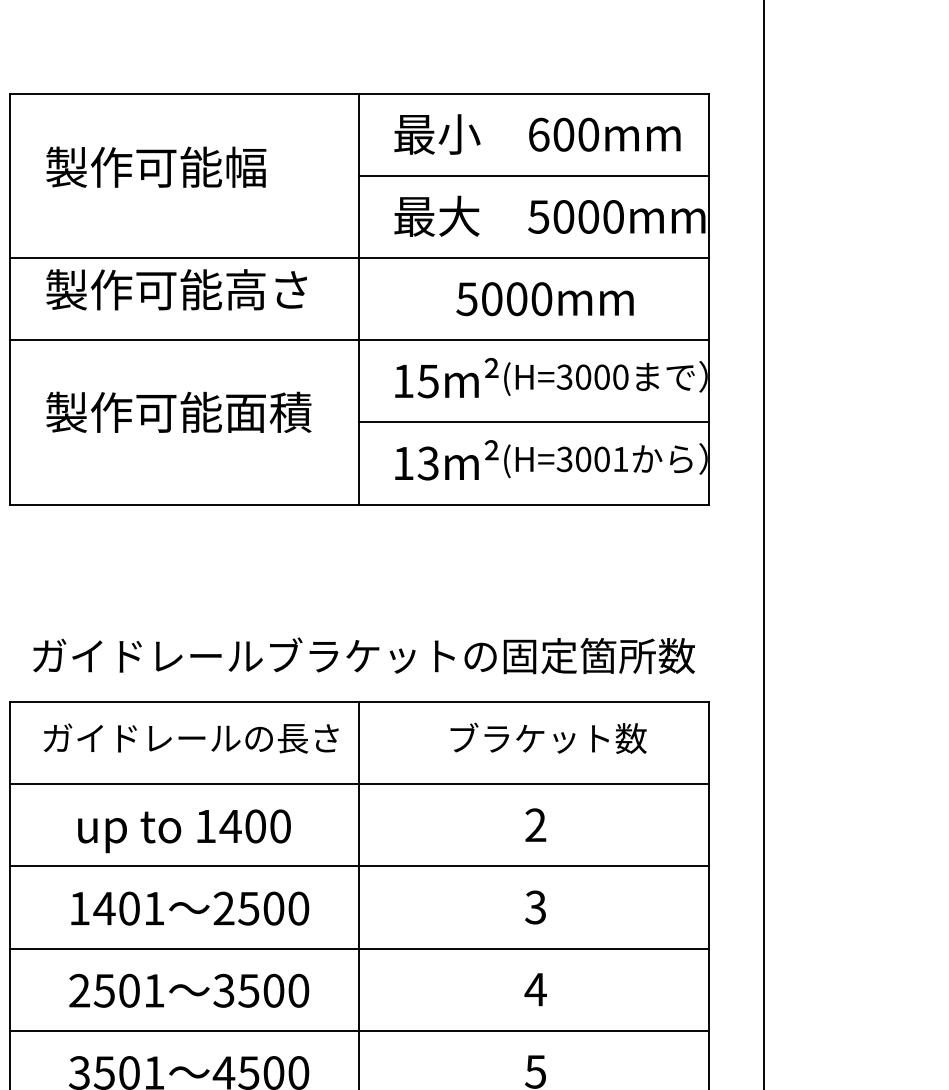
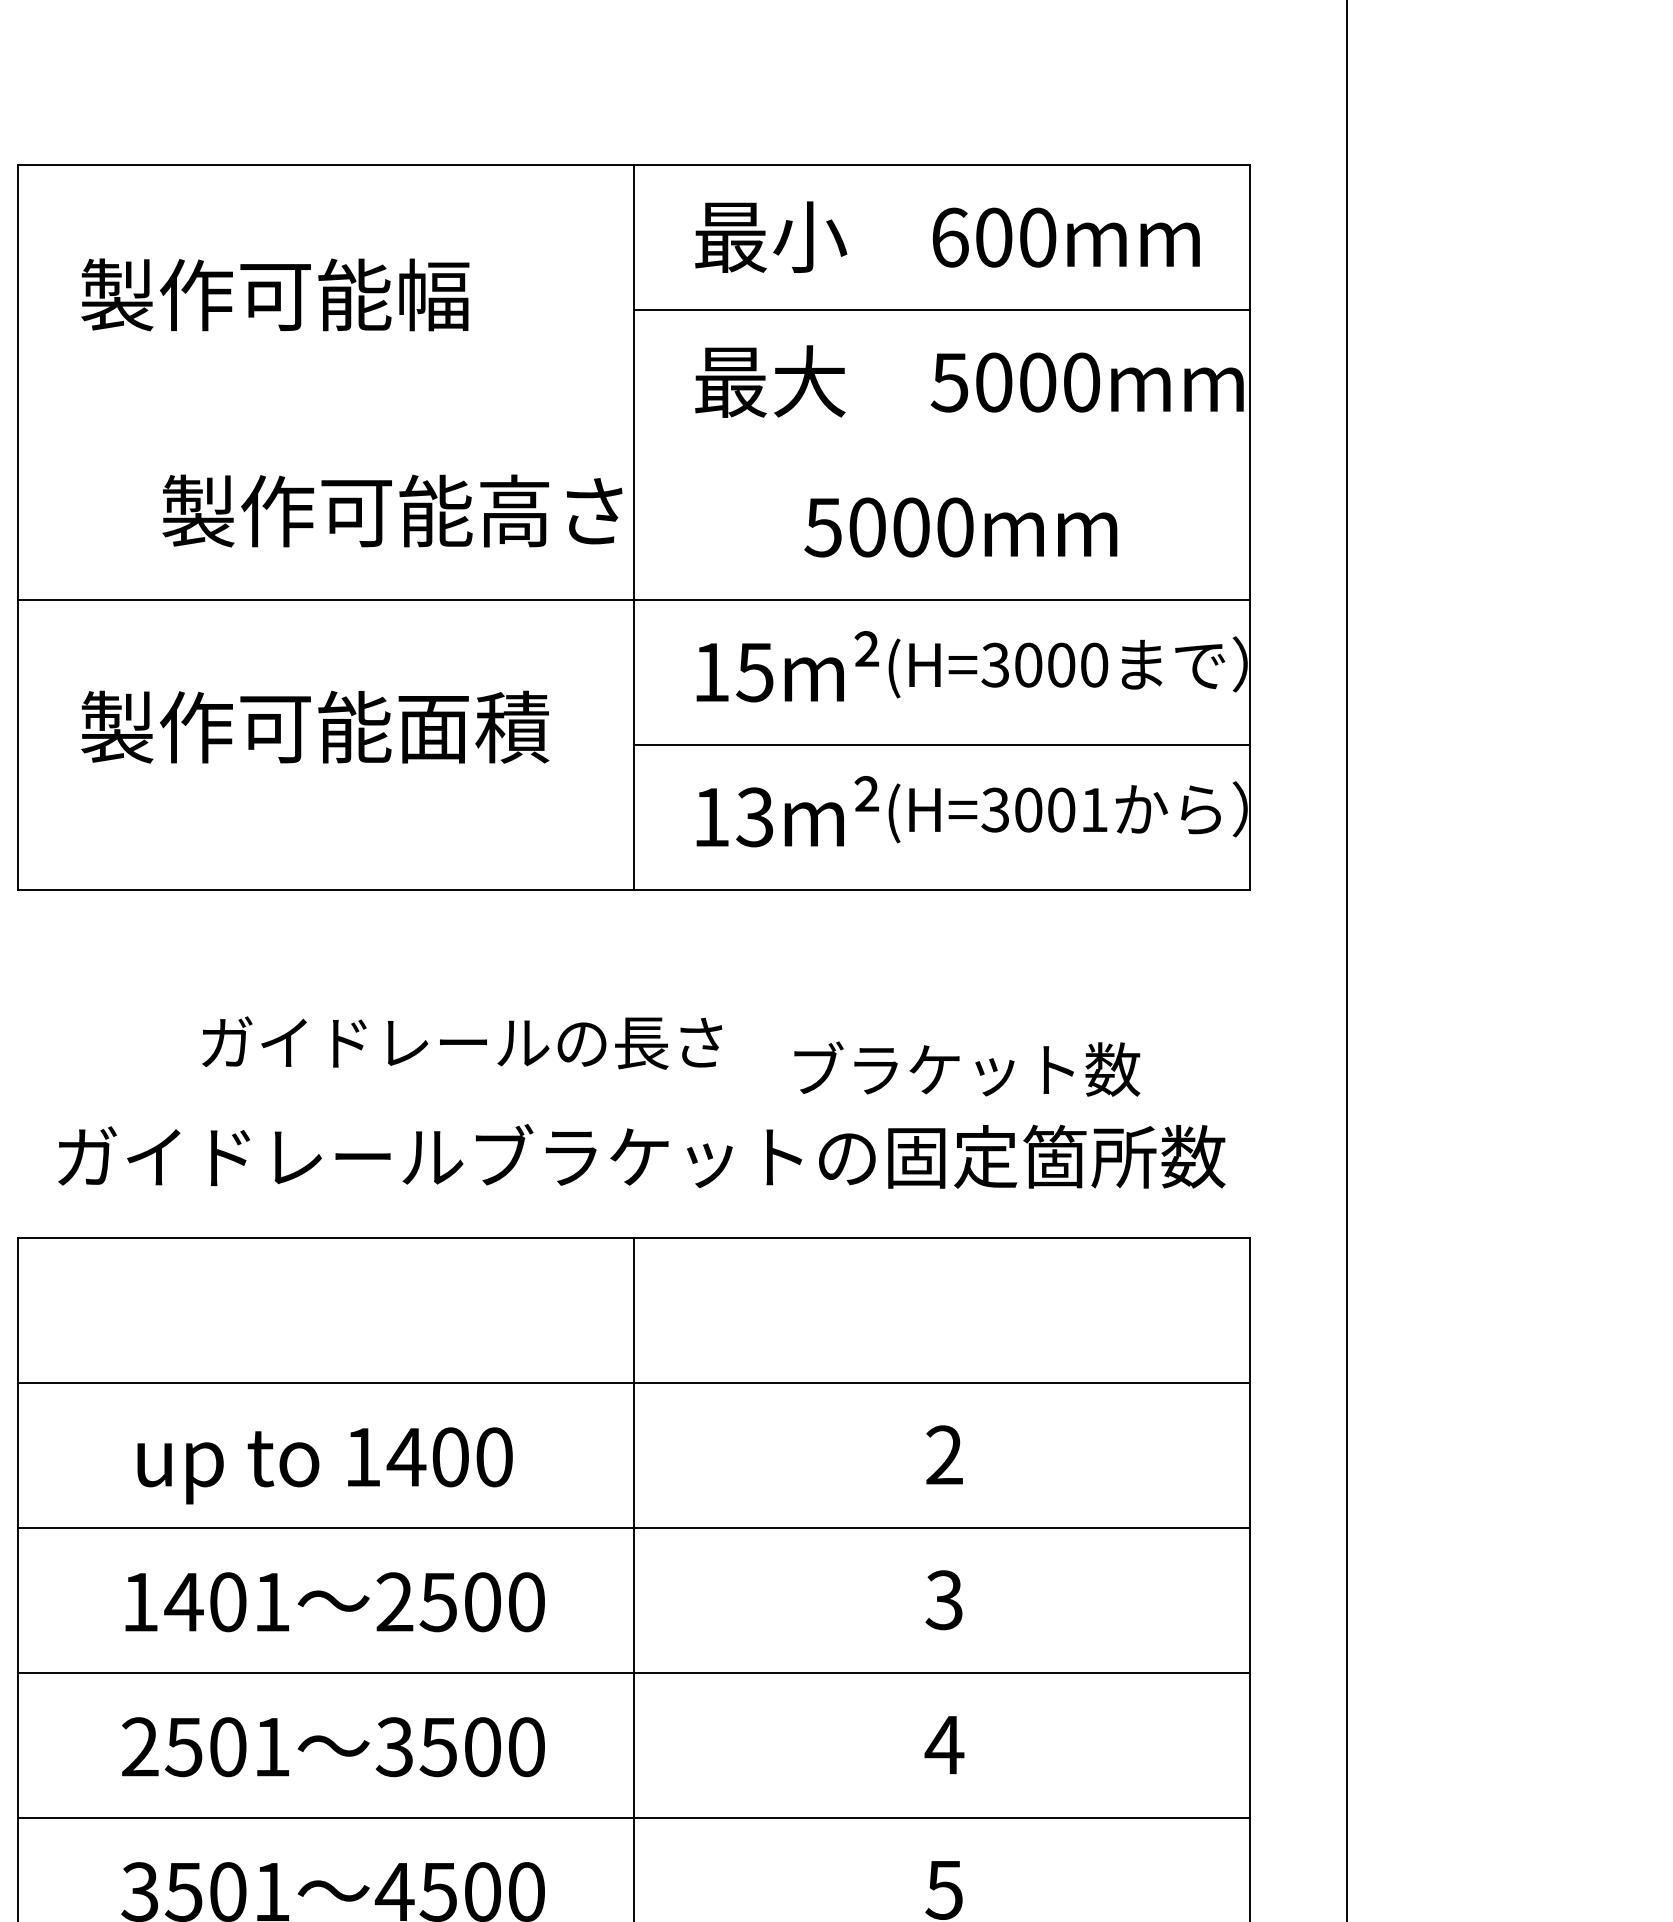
line: (359, 258) -> (633, 455), removed
text: (176, 289) -> (392, 510), moved
text: (548, 737) -> (966, 1067), moved
text: (191, 738) -> (462, 1042), moved

